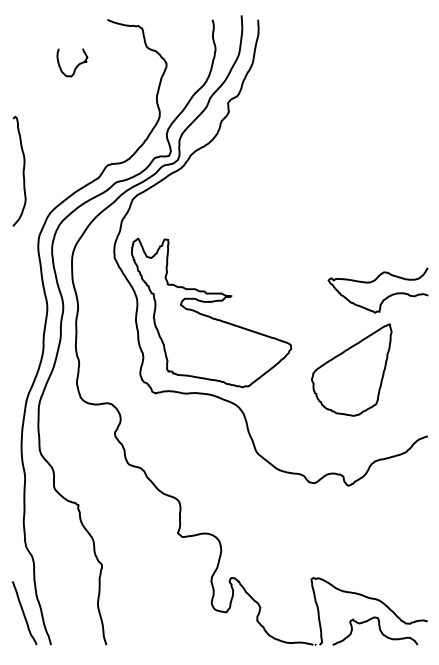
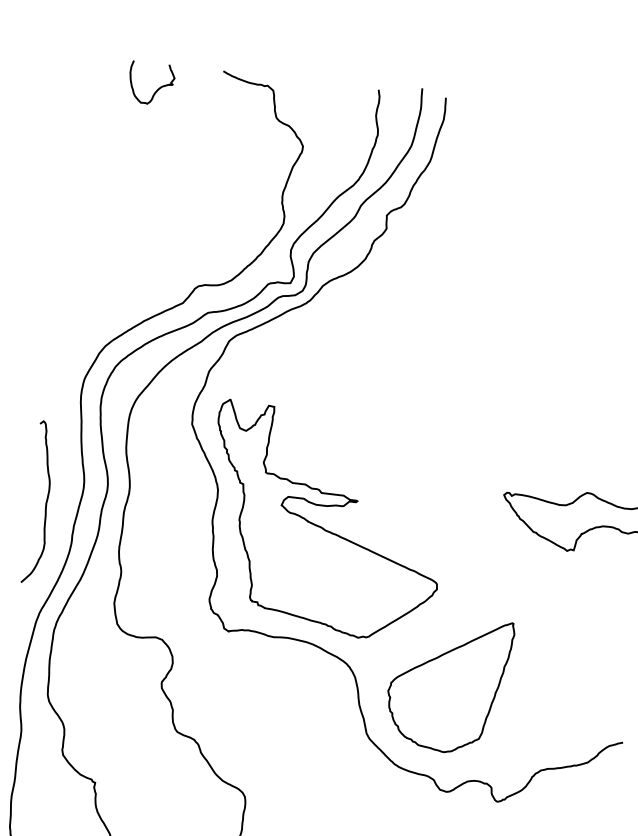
curve: (76, 65) -> (157, 88), moved
curve: (22, 170) -> (44, 501), moved
part: (351, 369) -> (448, 683), moved

